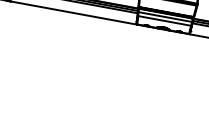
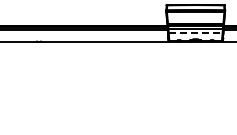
line: (164, 21) -> (195, 33), solid -> dashed

